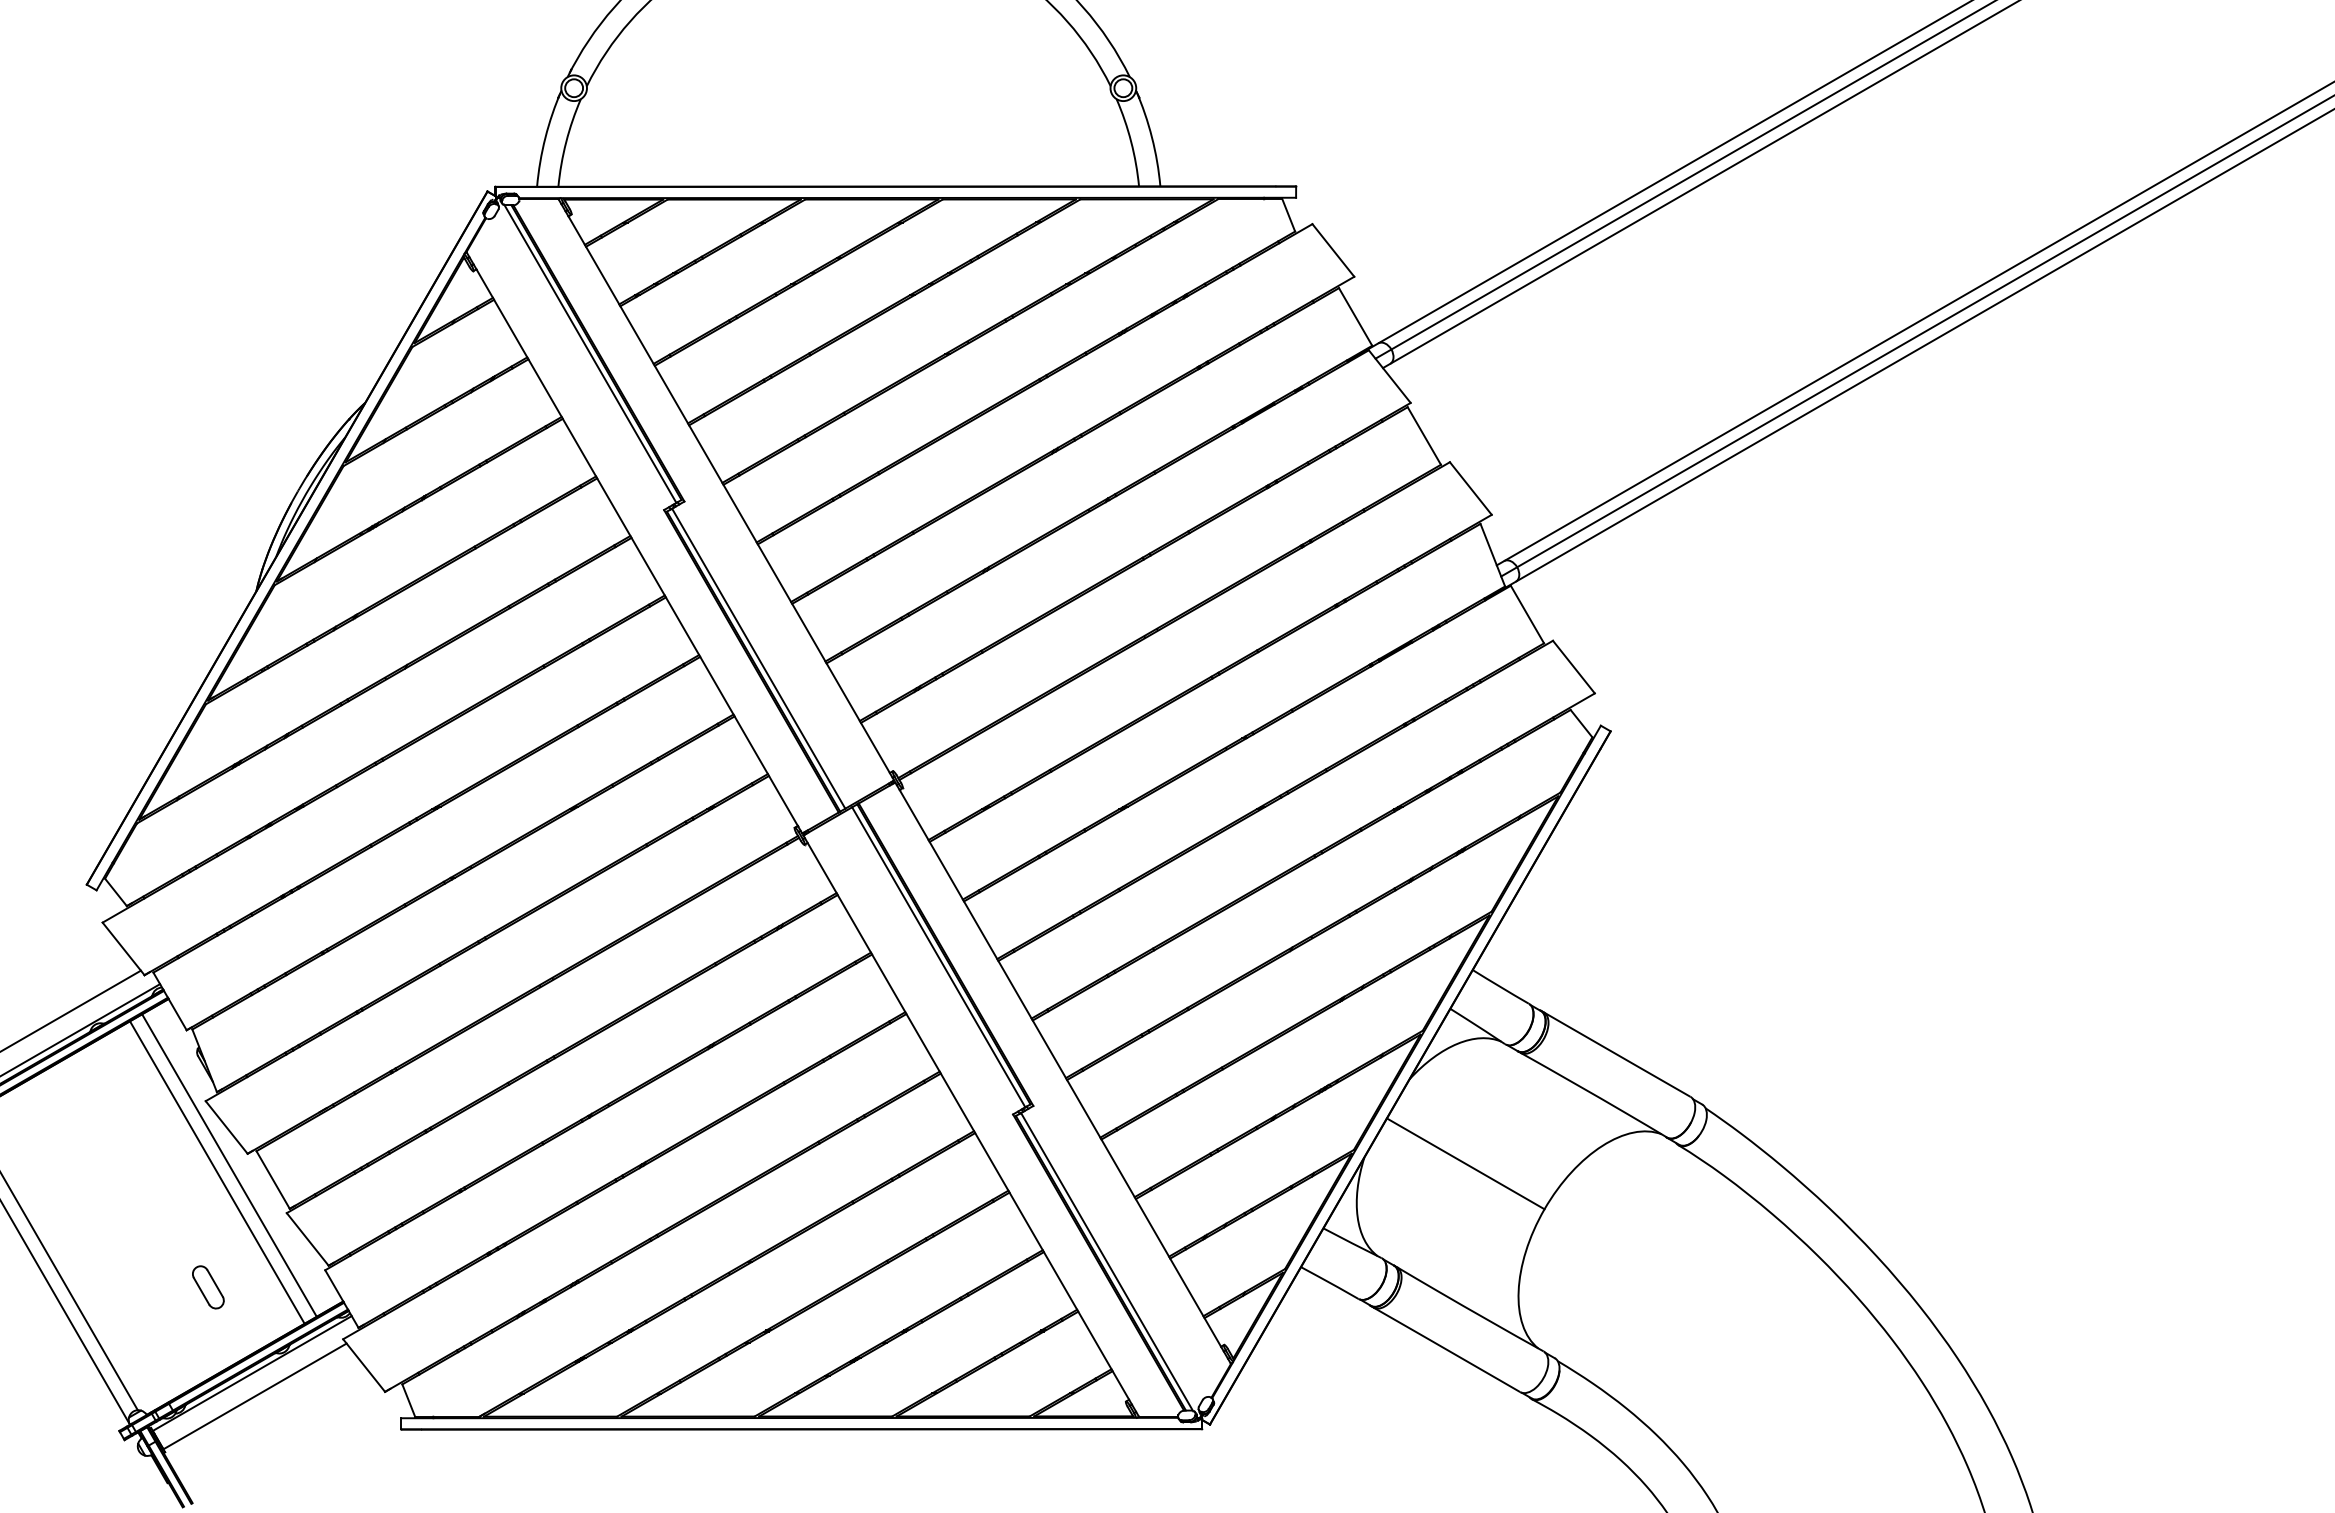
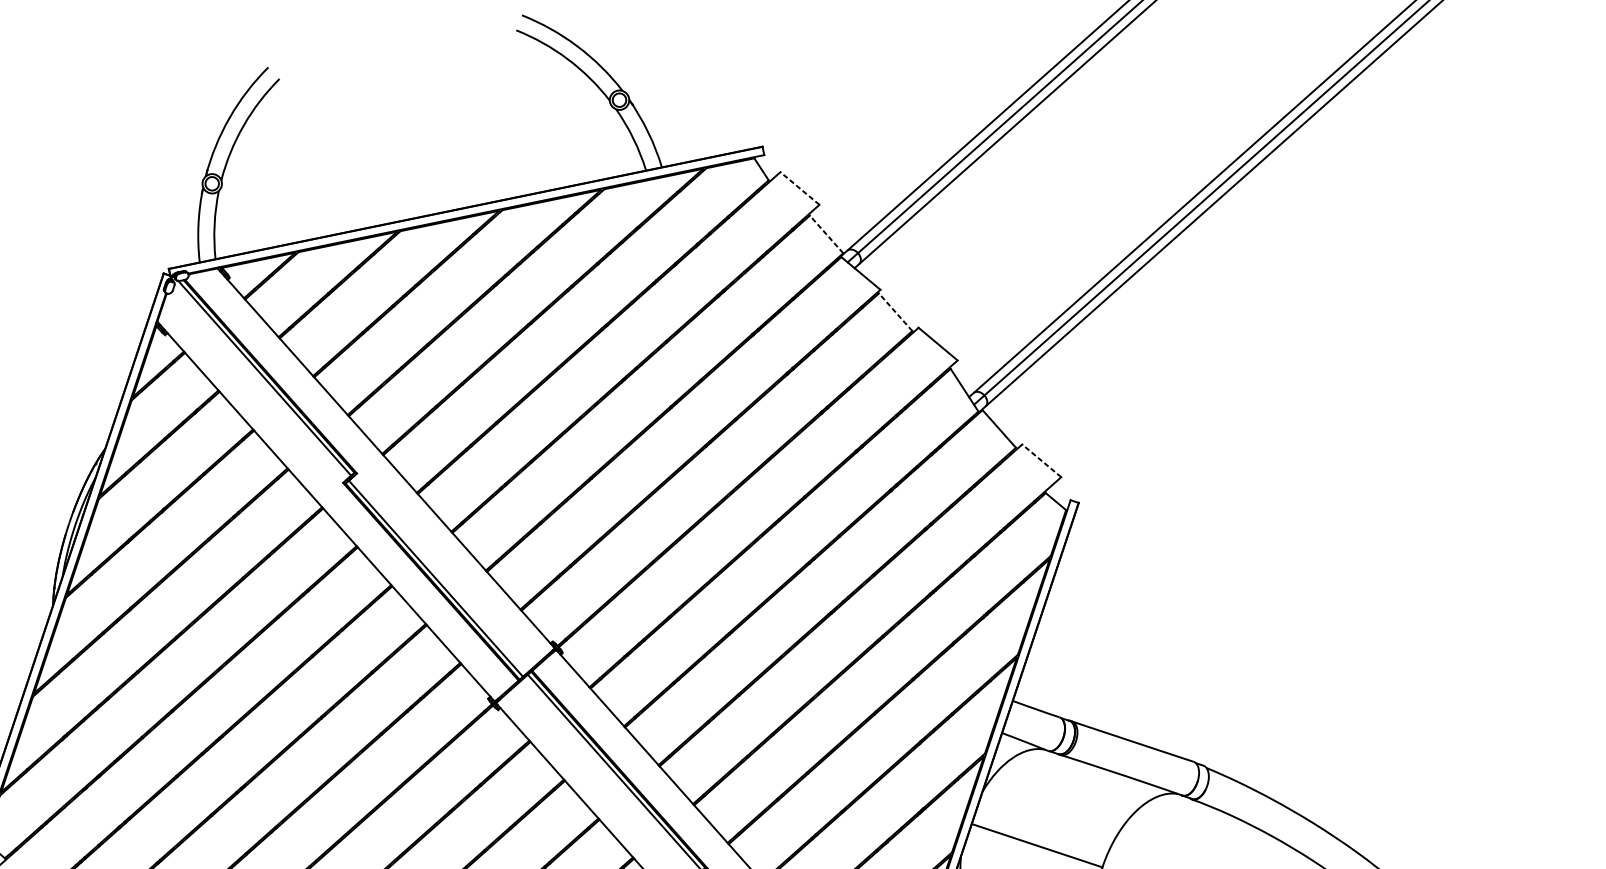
line: (1333, 250) -> (800, 188), solid -> dashed
line: (1355, 316) -> (826, 234), solid -> dashed
line: (1424, 435) -> (895, 311), solid -> dashed
line: (1573, 667) -> (1041, 461), solid -> dashed

